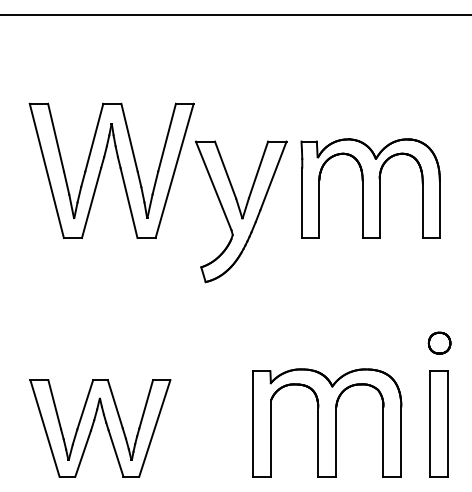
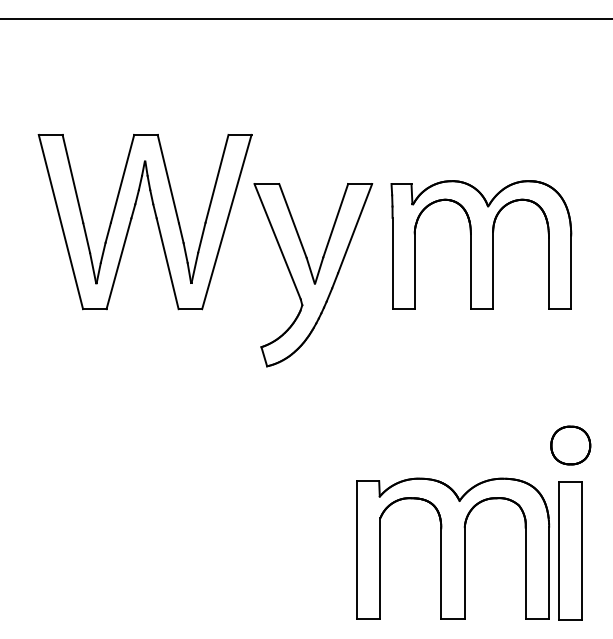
part: (439, 343) -> (570, 445), size x1.4
part: (327, 423) -> (453, 548), moved
part: (105, 424) -> (137, 551), removed

